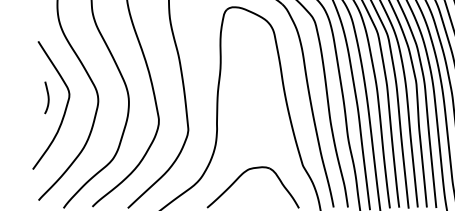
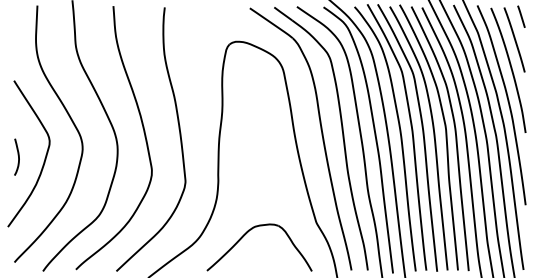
curve: (47, 96) -> (17, 155), moved

